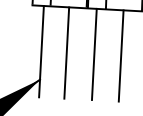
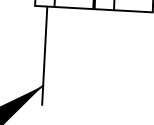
line: (66, 52) -> (71, 56), removed
line: (93, 53) -> (100, 57), removed
line: (120, 55) -> (129, 59), removed

